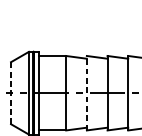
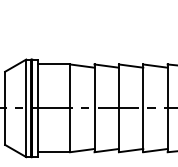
line: (11, 93) -> (5, 108), dashed -> solid
line: (86, 93) -> (94, 108), dashed -> solid

